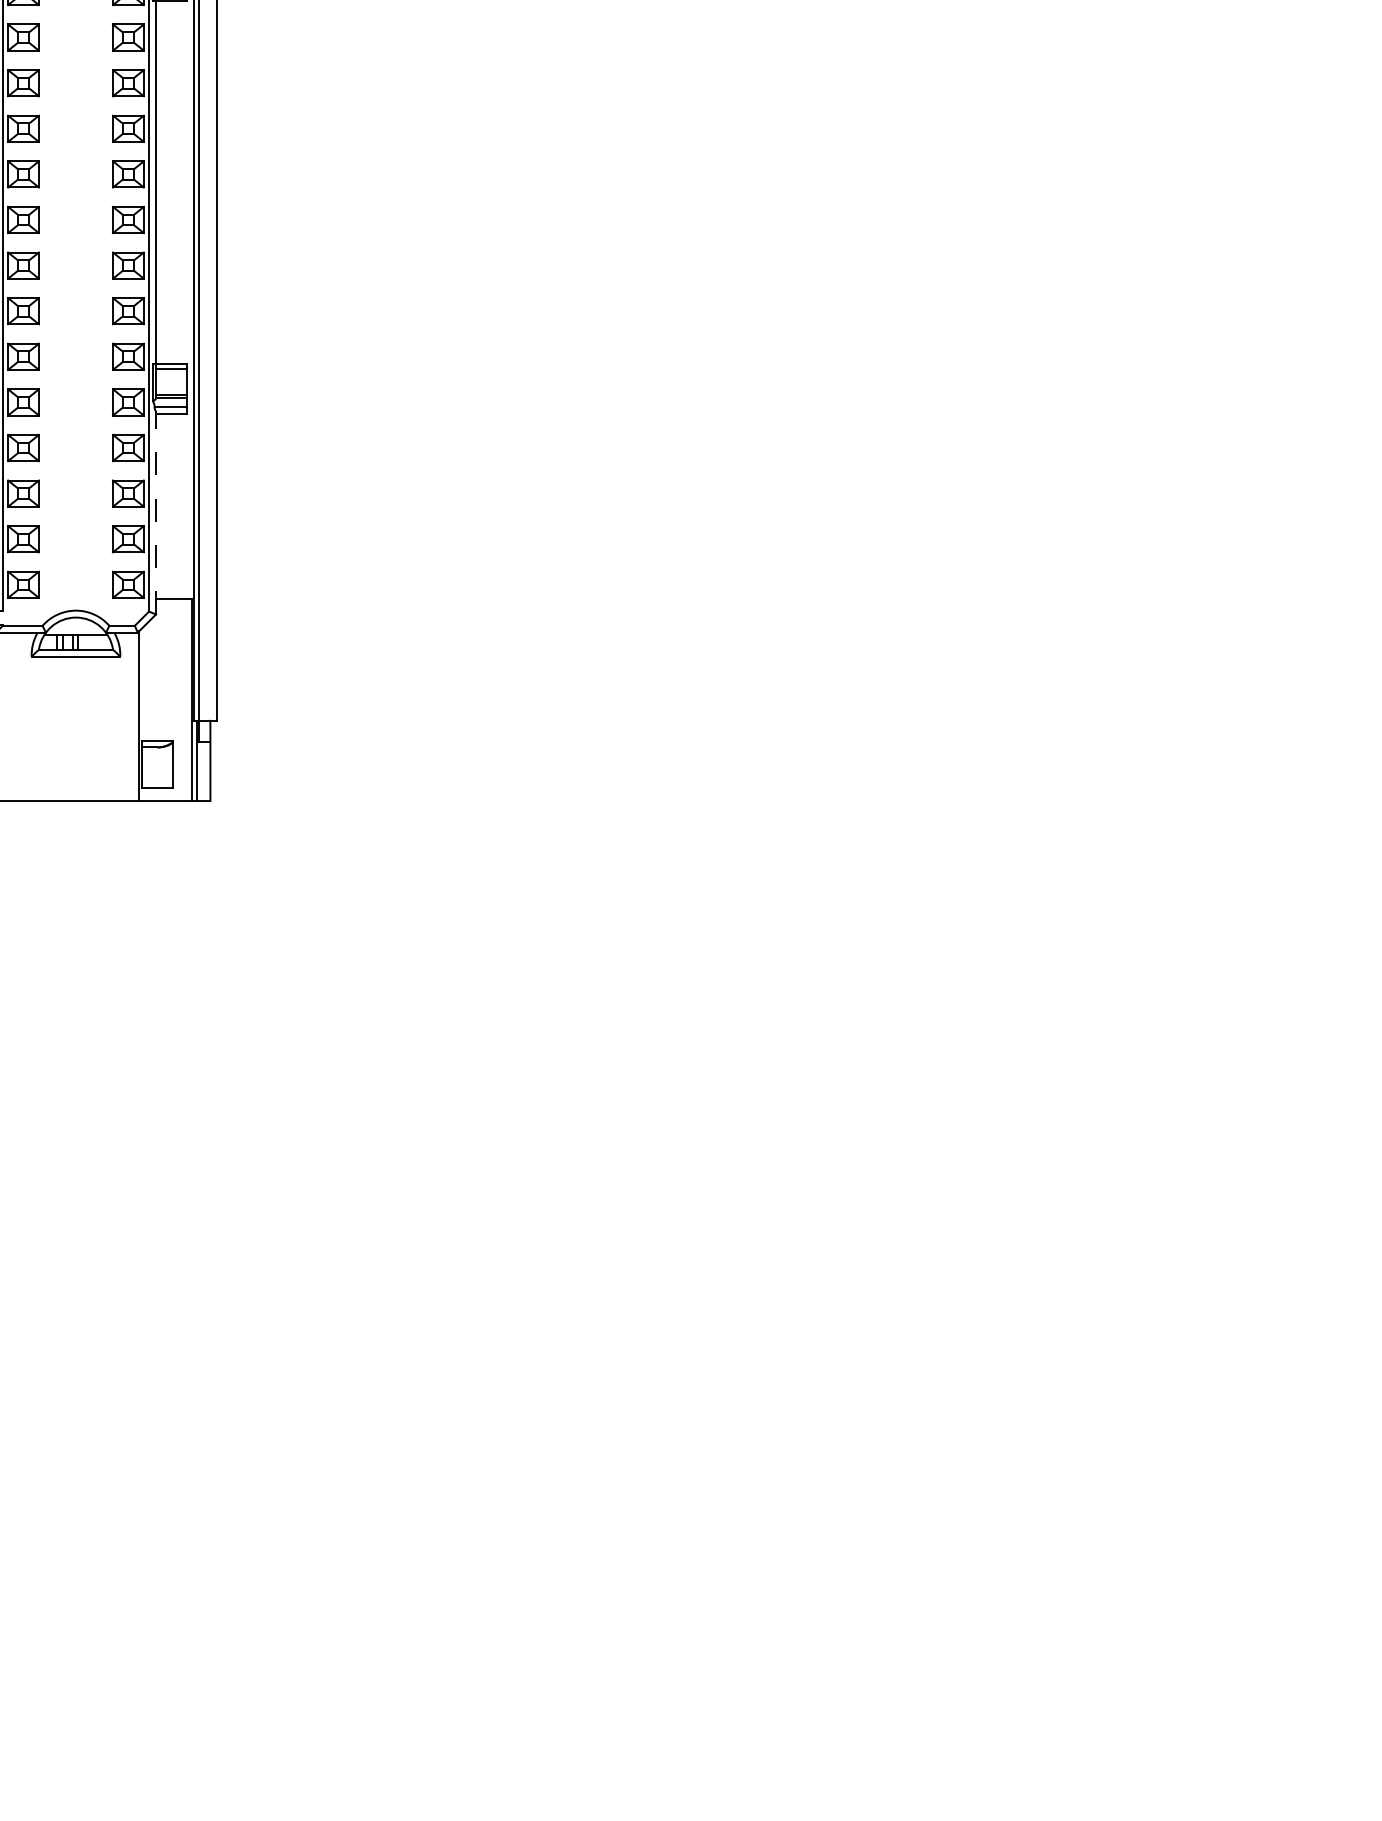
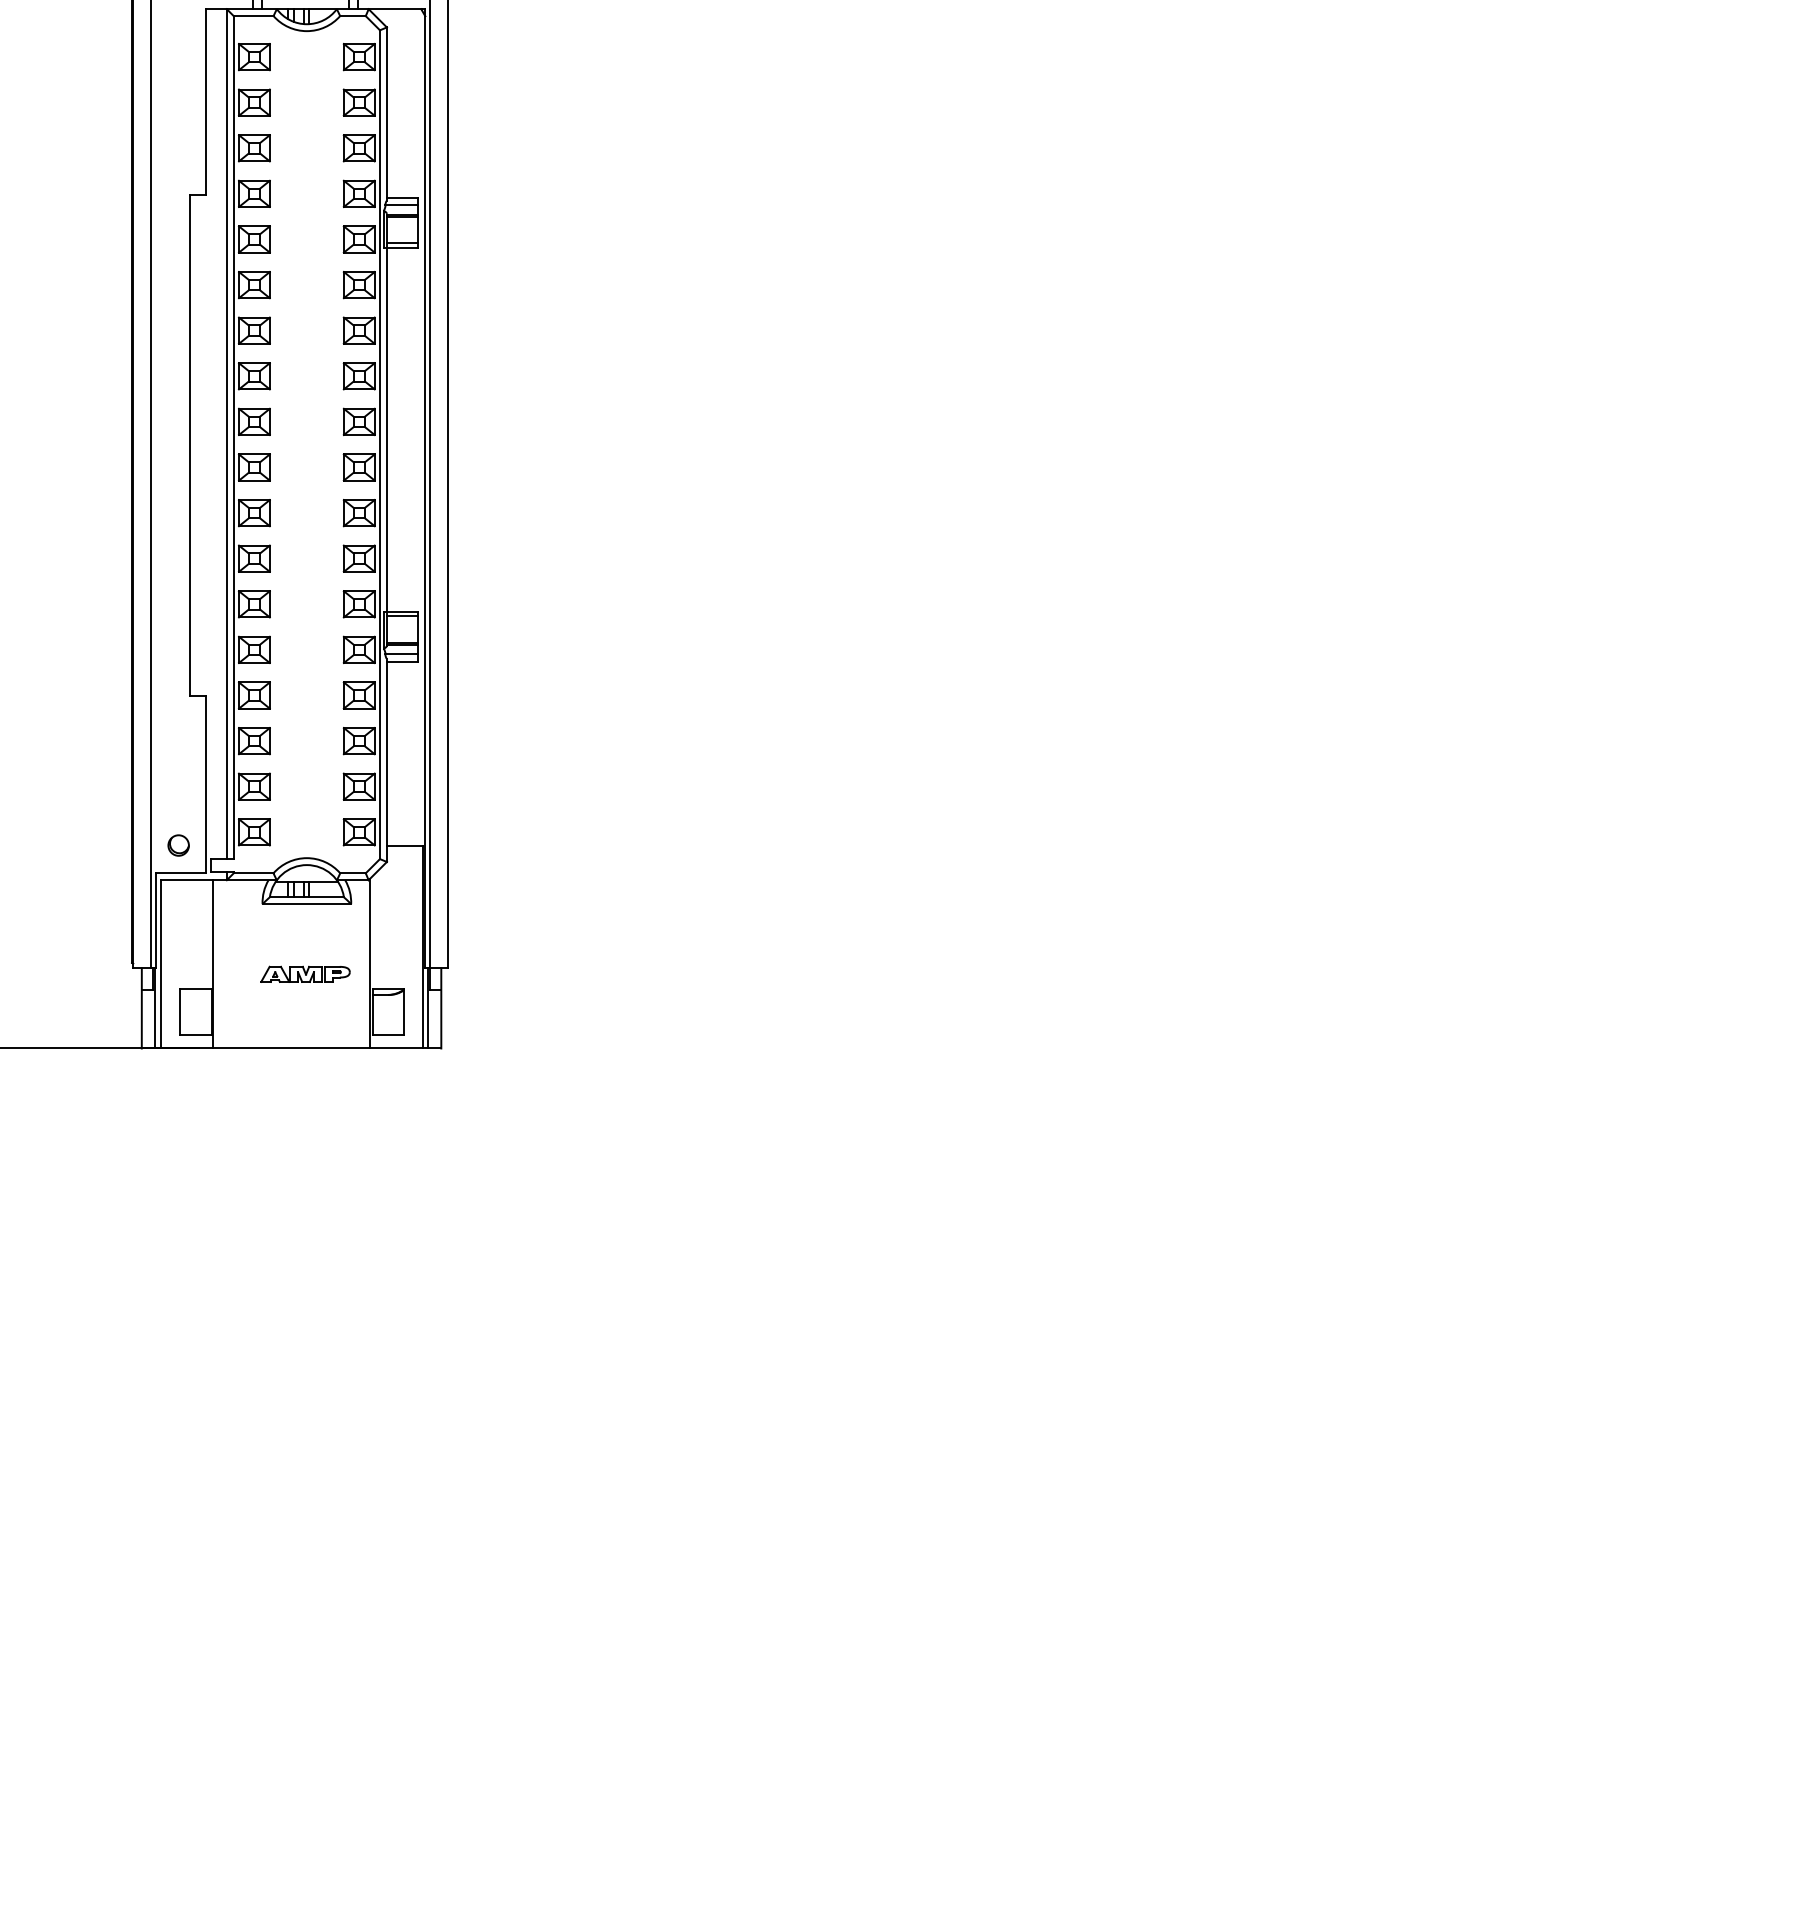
line: (155, 513) -> (386, 760), dashed -> solid
part: (74, 726) -> (305, 973), added

